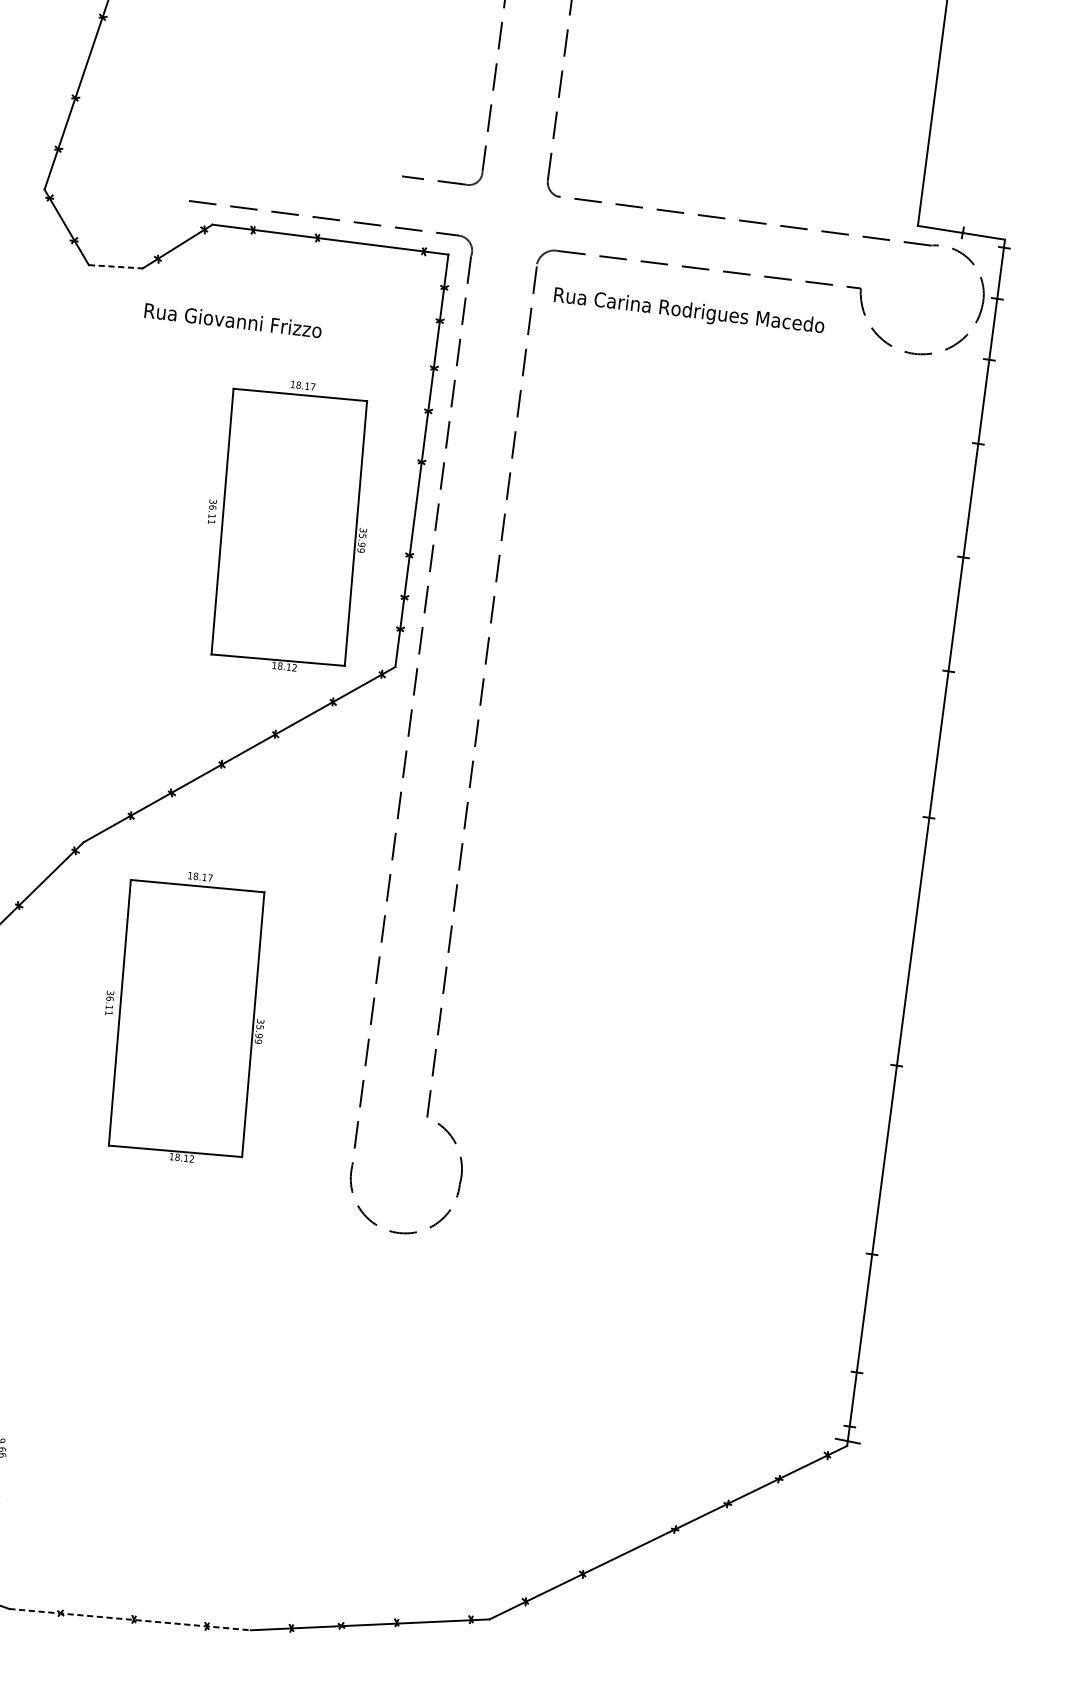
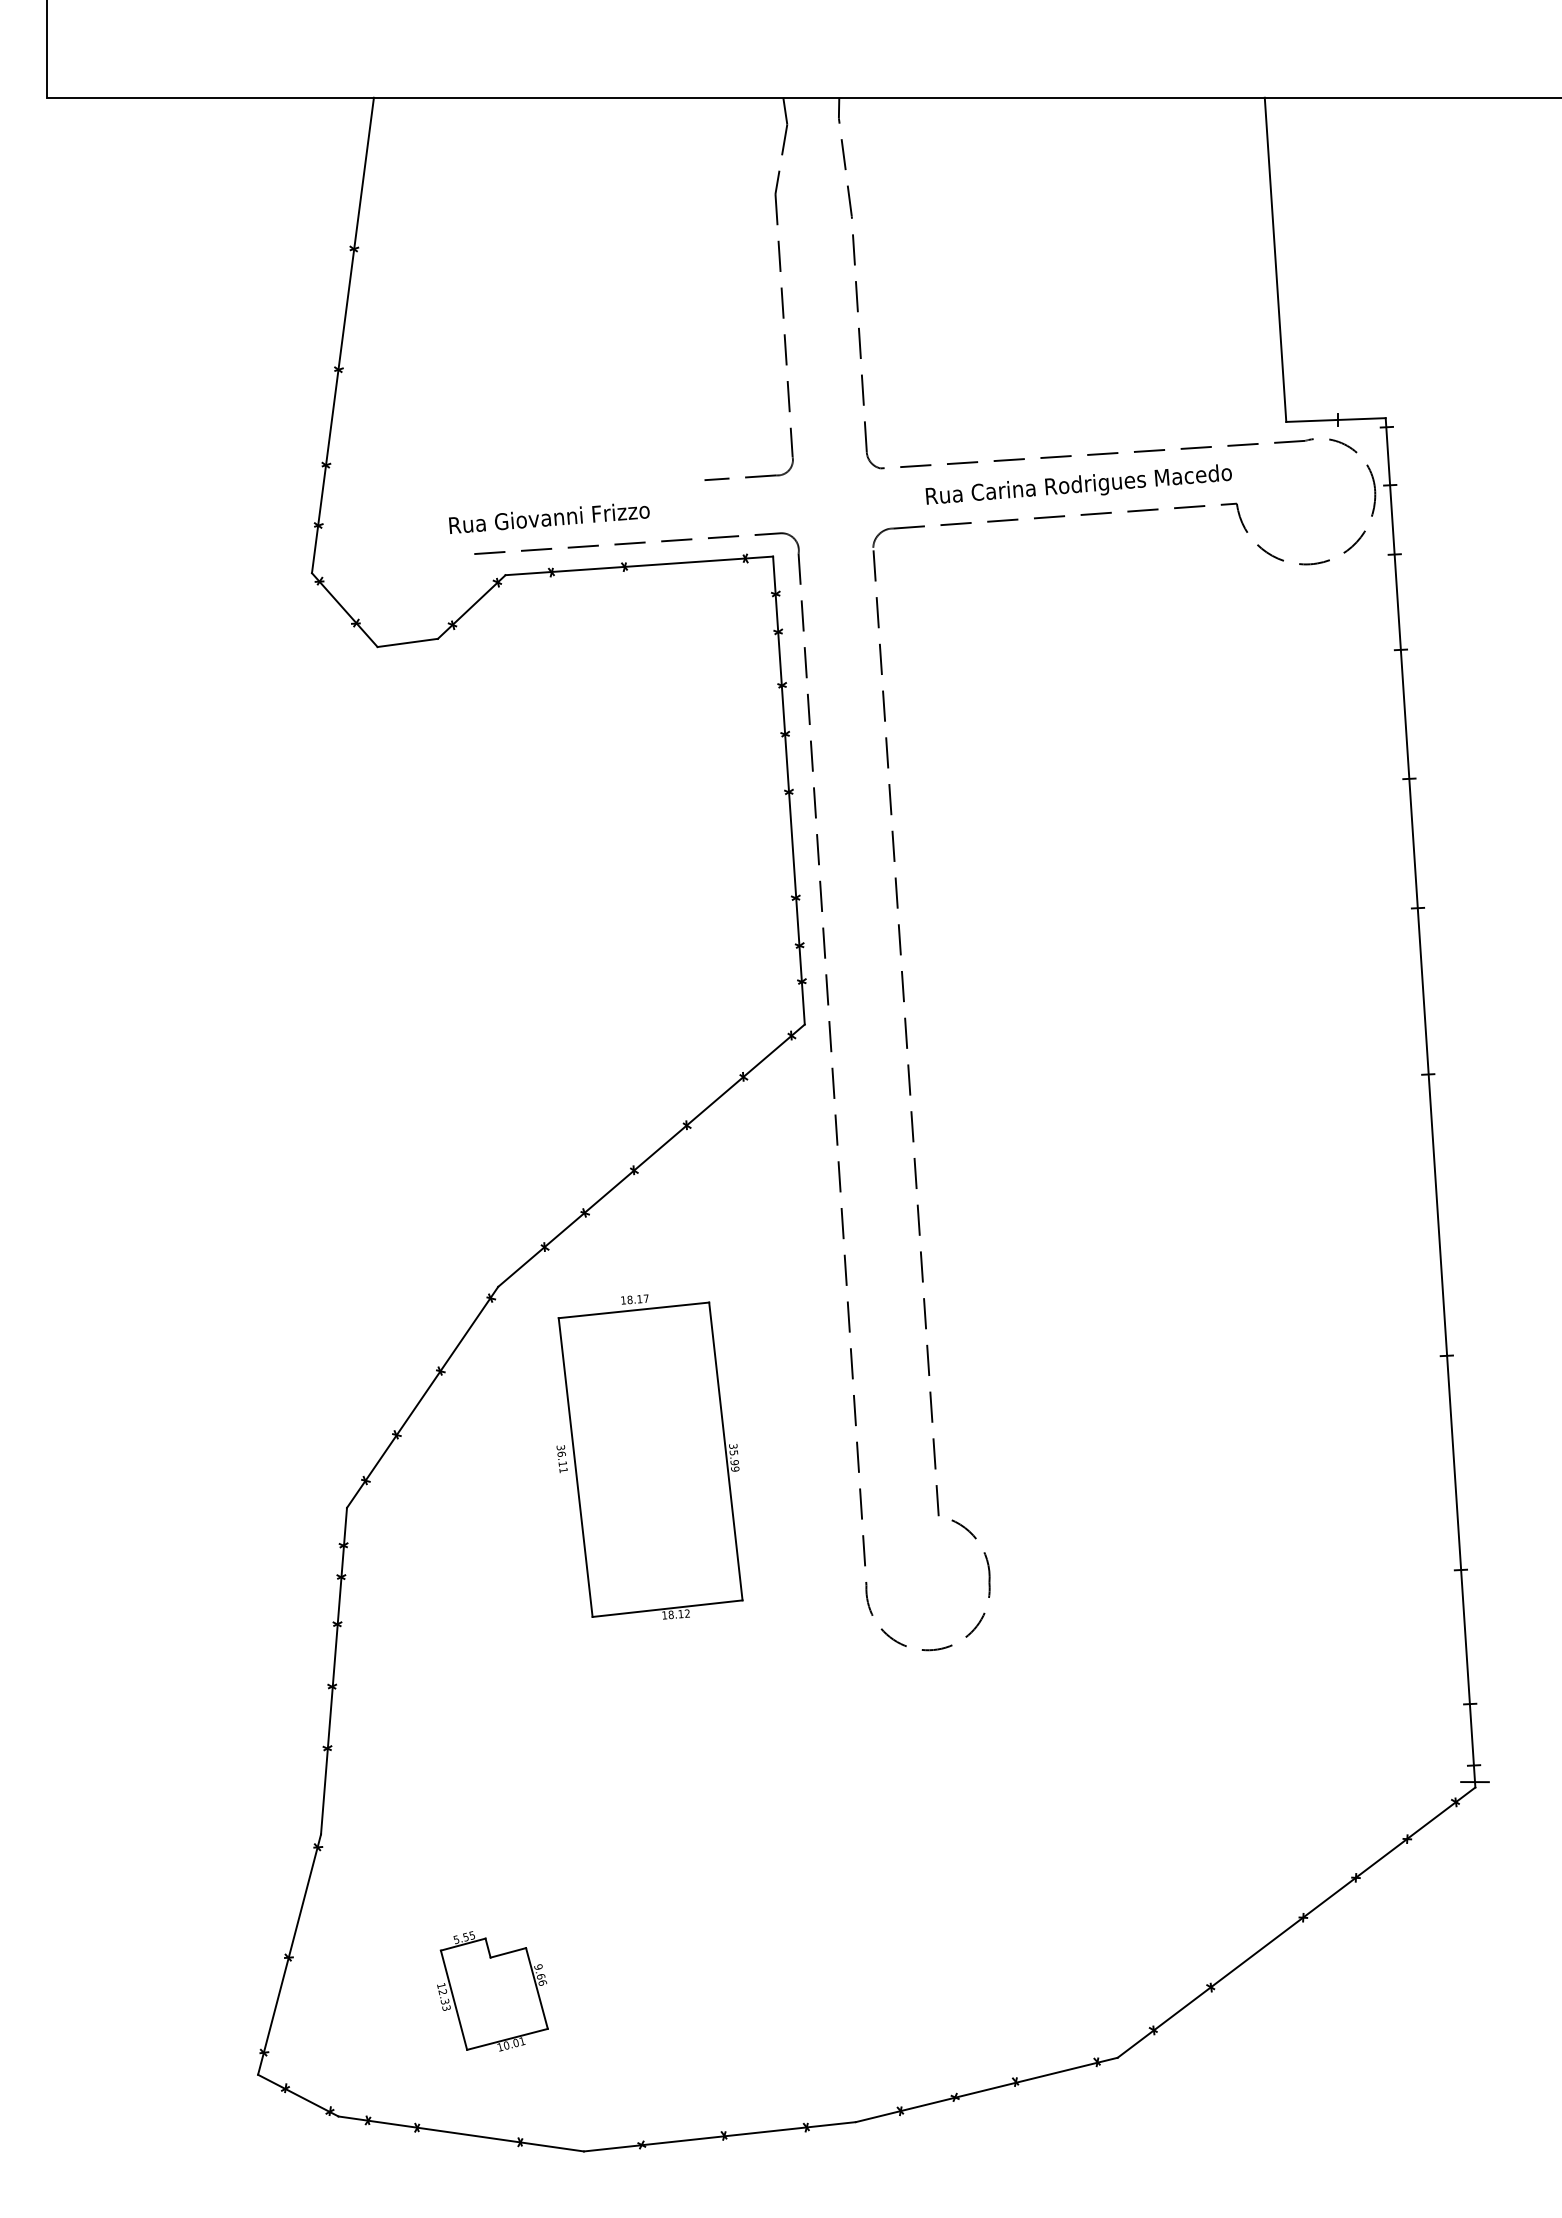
line: (116, 266) -> (408, 642), dashed -> solid
text: (688, 310) -> (1078, 484), moved
text: (233, 321) -> (549, 518), moved
part: (288, 524) -> (655, 890), removed
line: (129, 1619) -> (719, 2136), dashed -> solid

